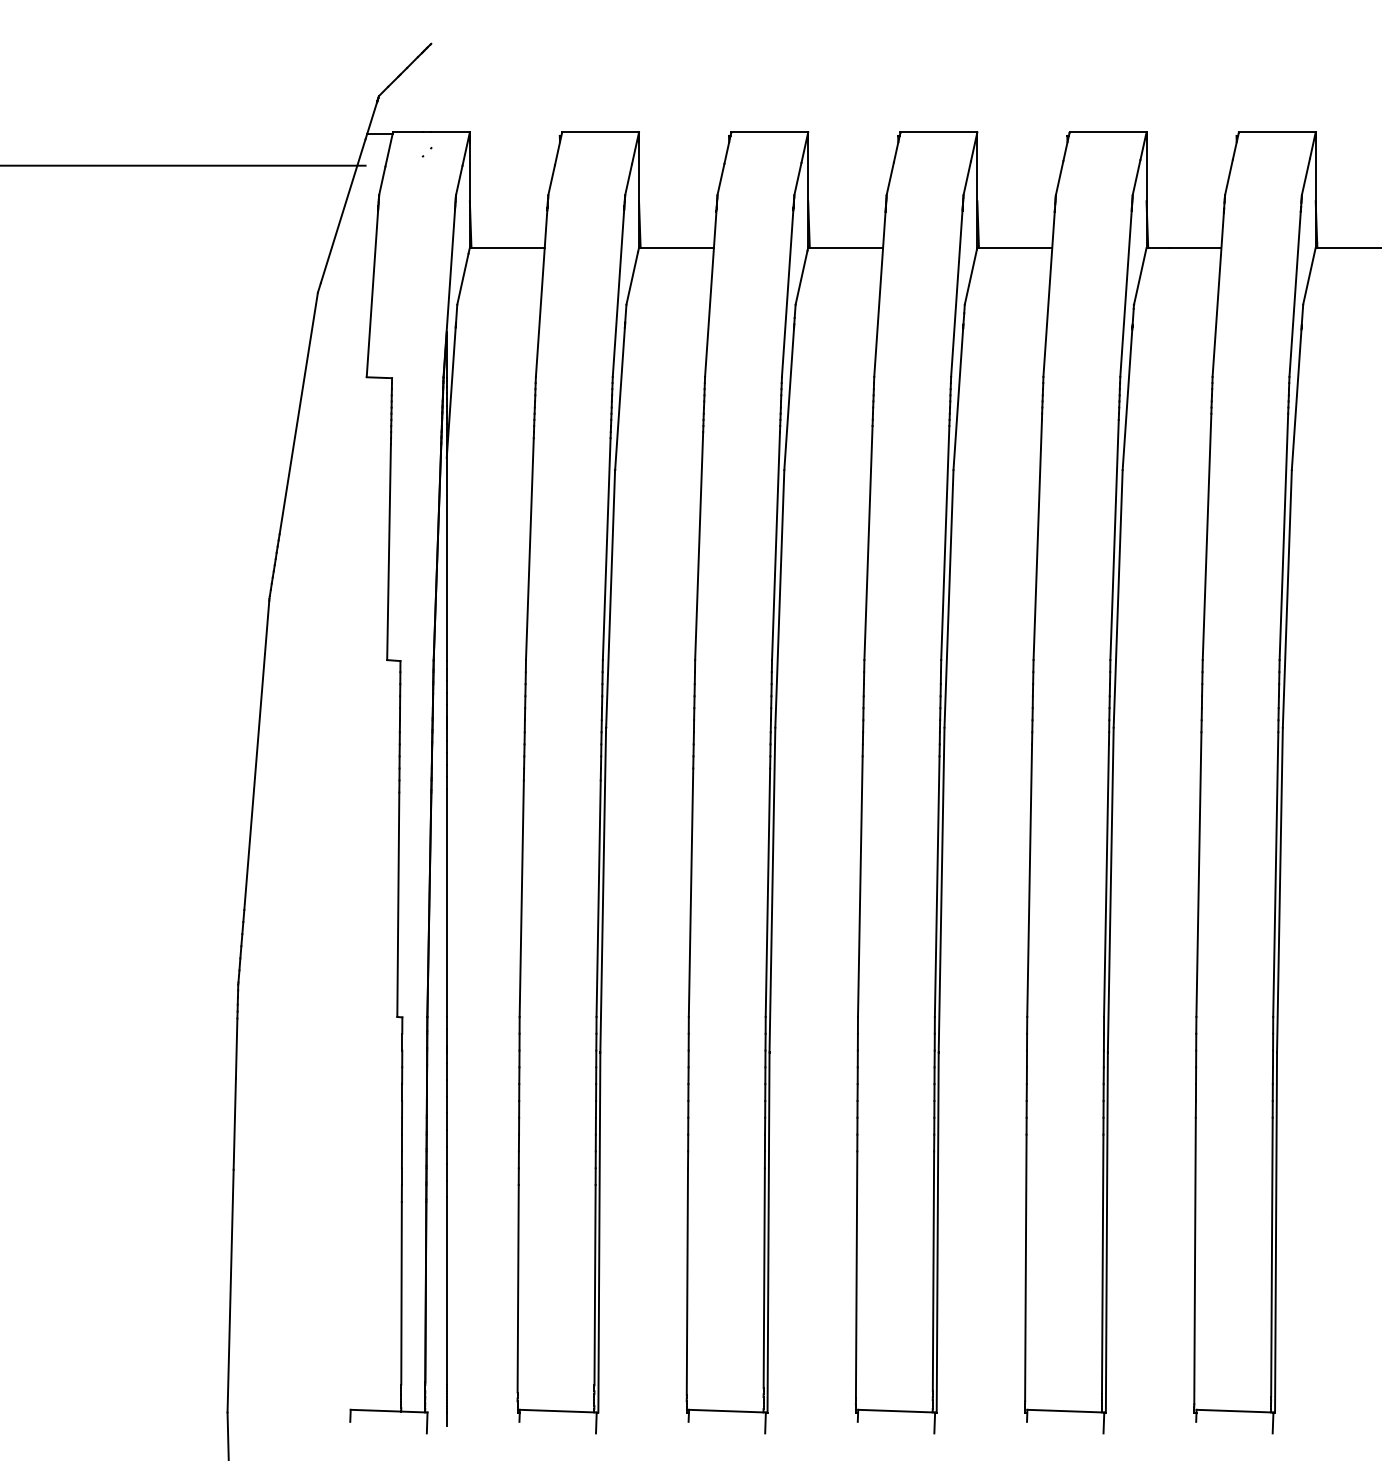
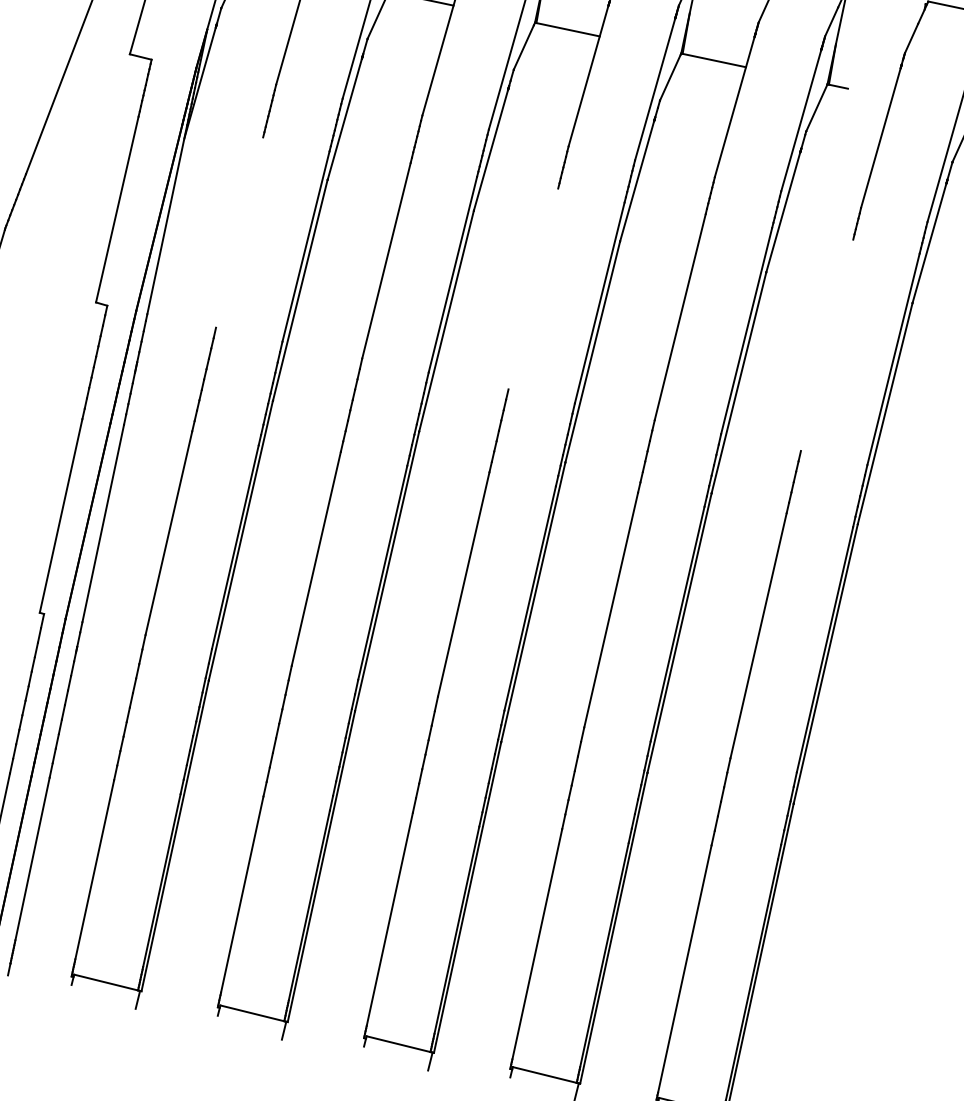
line: (1195, 247) -> (869, 93), removed
line: (1206, 536) -> (826, 344), removed
line: (868, 543) -> (533, 289), removed
line: (529, 549) -> (239, 232), removed

